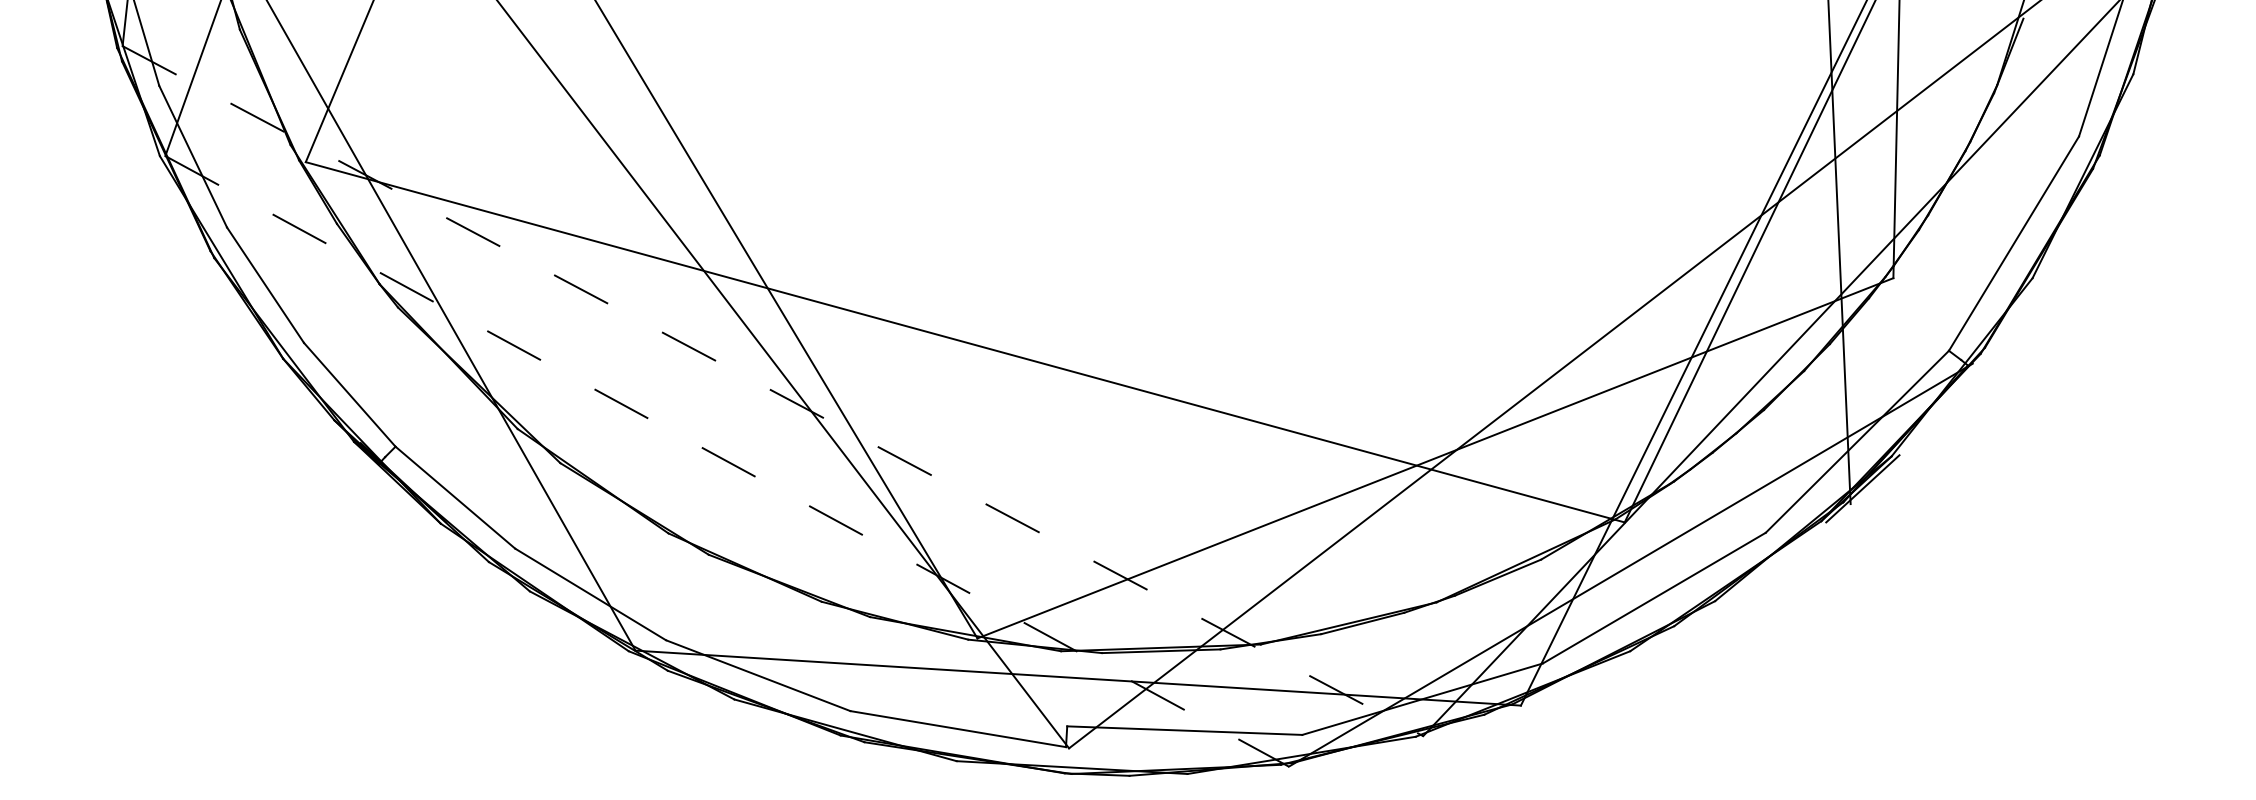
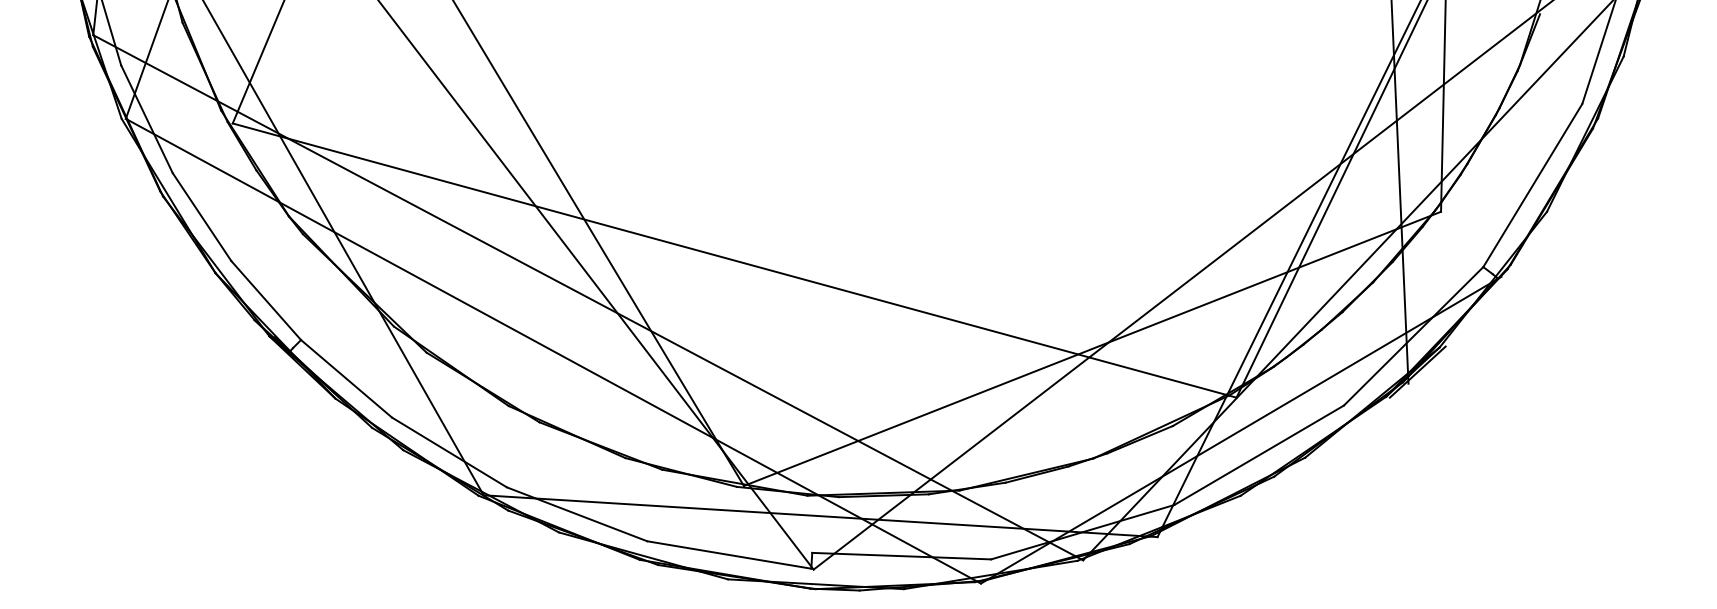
line: (773, 391) -> (588, 298), dashed -> solid
line: (727, 461) -> (553, 351), dashed -> solid

